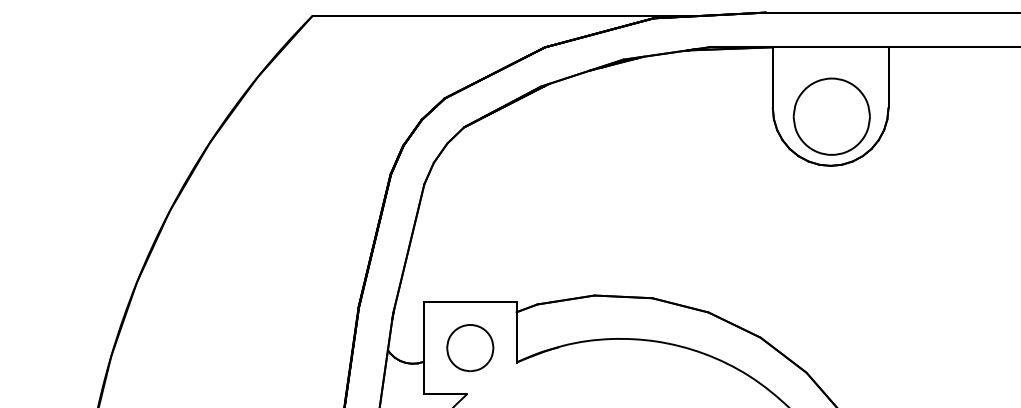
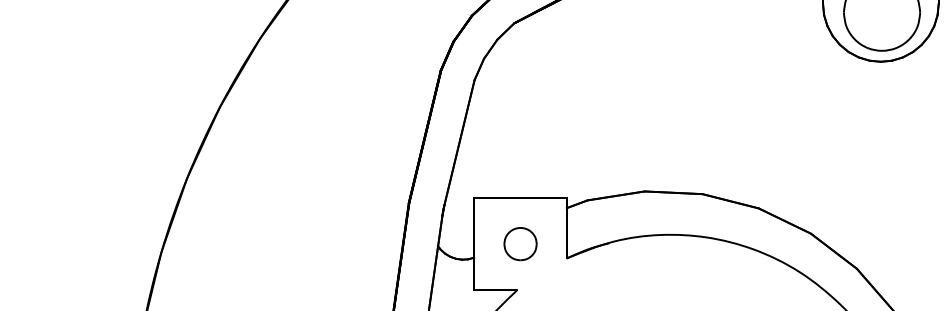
part: (470, 348) -> (520, 244), size x0.7

